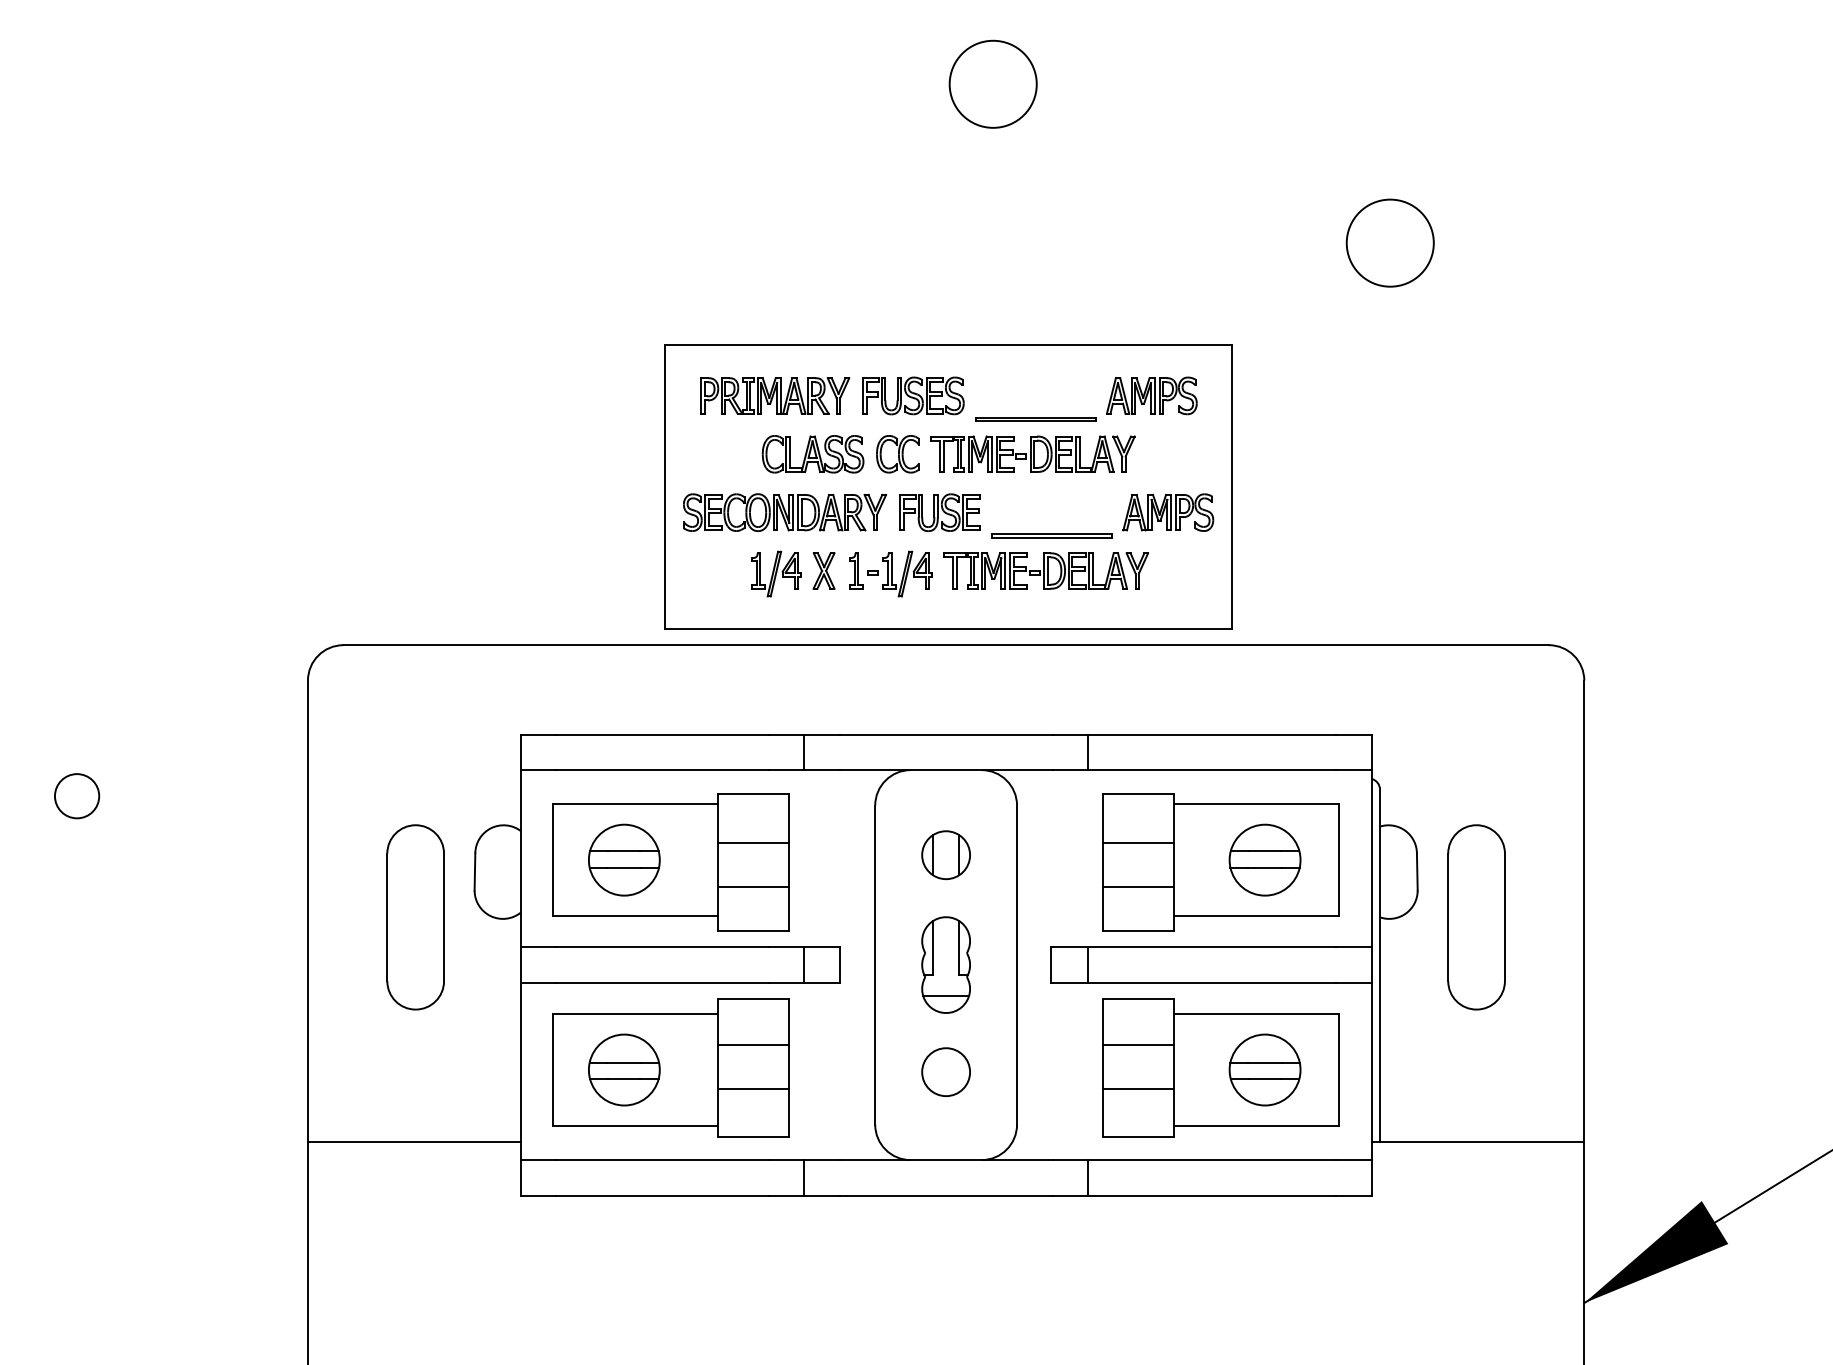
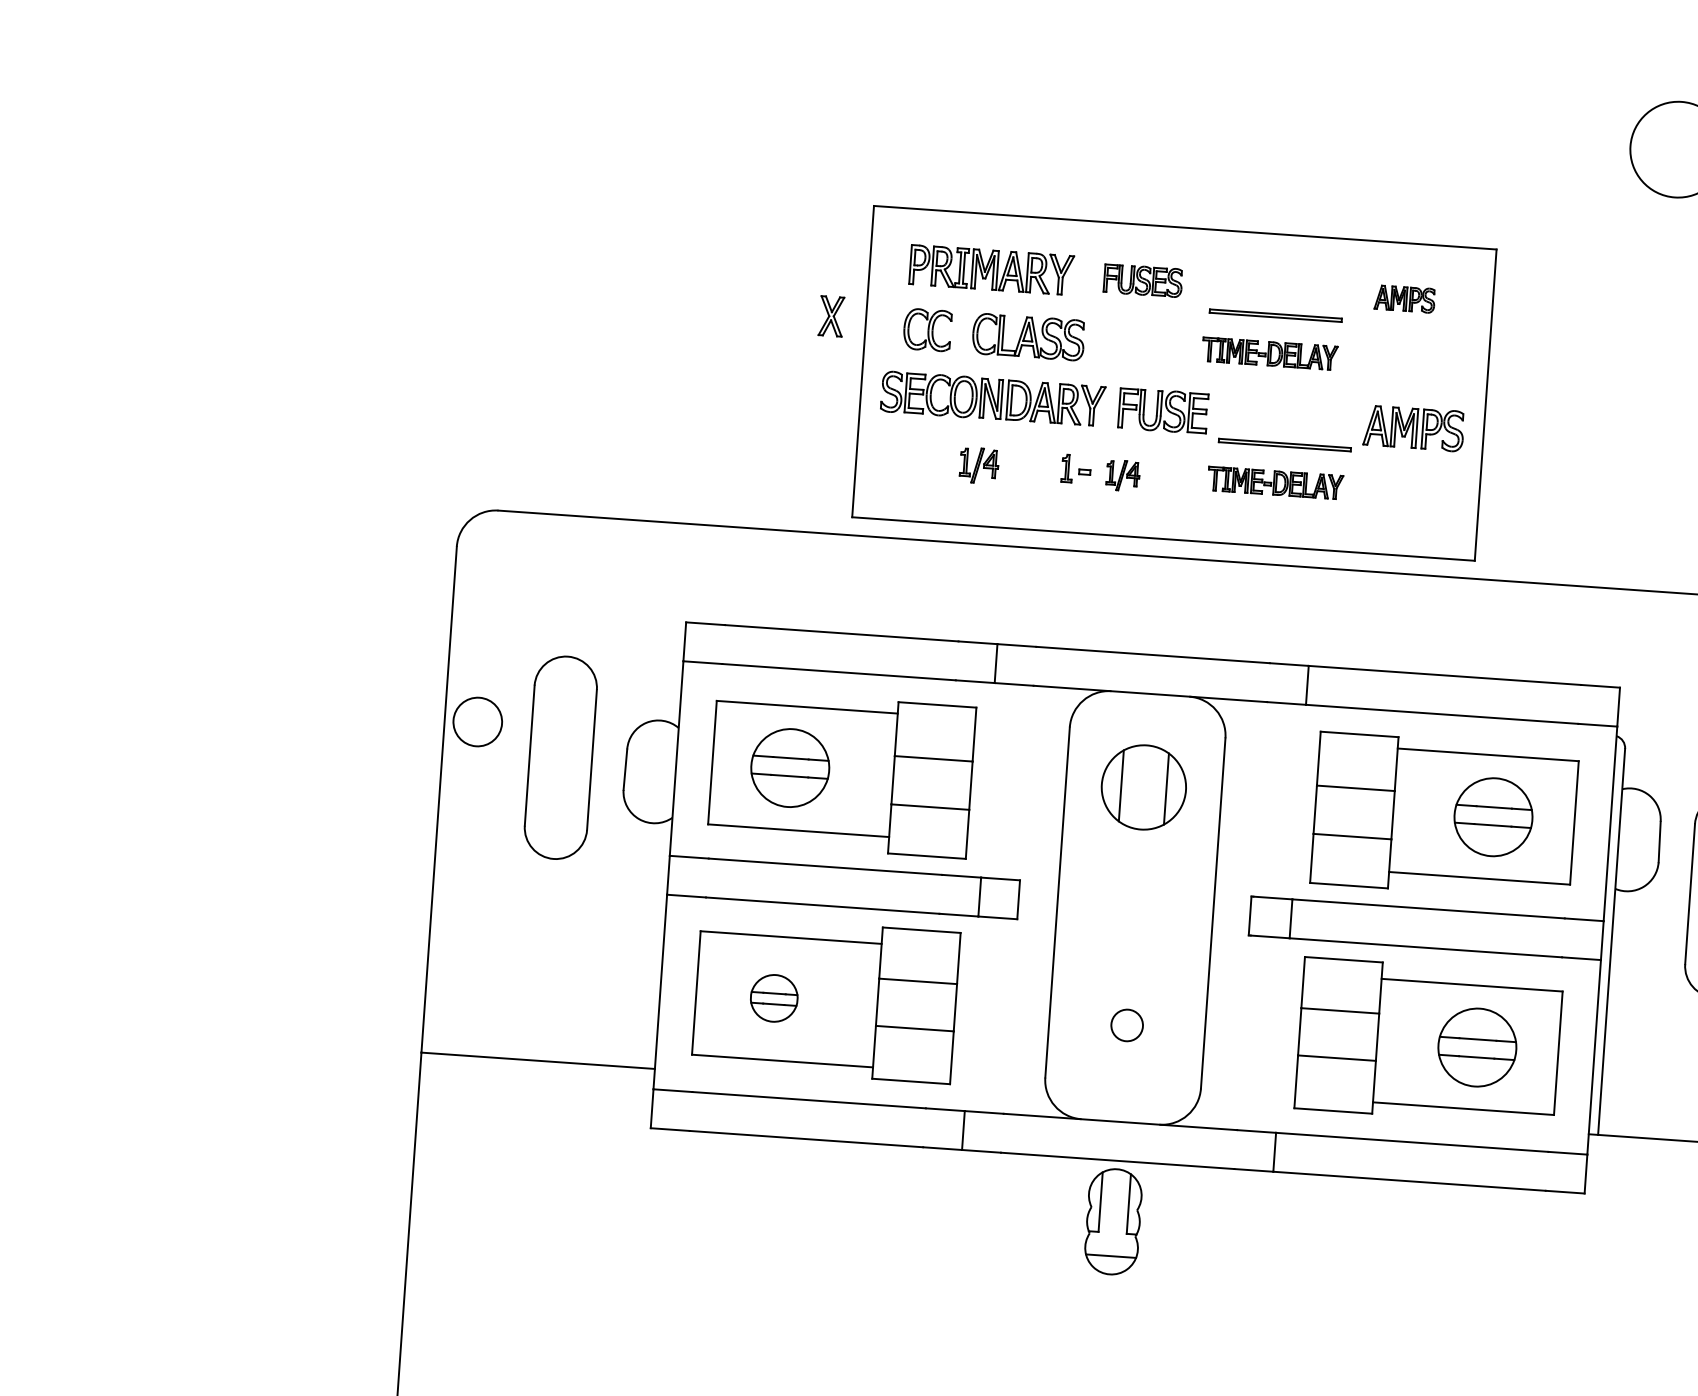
part: (913, 395) -> (1143, 280), size x0.7
part: (1151, 395) -> (1404, 298), size x0.6
part: (1032, 453) -> (1269, 353), size x0.6
part: (897, 454) -> (926, 330), moved
part: (823, 570) -> (830, 315), moved
part: (856, 570) -> (1067, 467), size x0.7
part: (1045, 570) -> (1274, 482), size x0.6
part: (776, 573) -> (979, 465), size x0.7
part: (907, 573) -> (1123, 475), size x0.6
circle: (77, 796) -> (478, 722), moved
part: (945, 854) -> (1143, 786), size x1.6
part: (415, 917) -> (560, 757), moved
part: (945, 964) -> (1112, 1221), moved
part: (624, 1069) -> (774, 997), size x0.6
circle: (946, 1072) -> (1127, 1025), size x0.6

